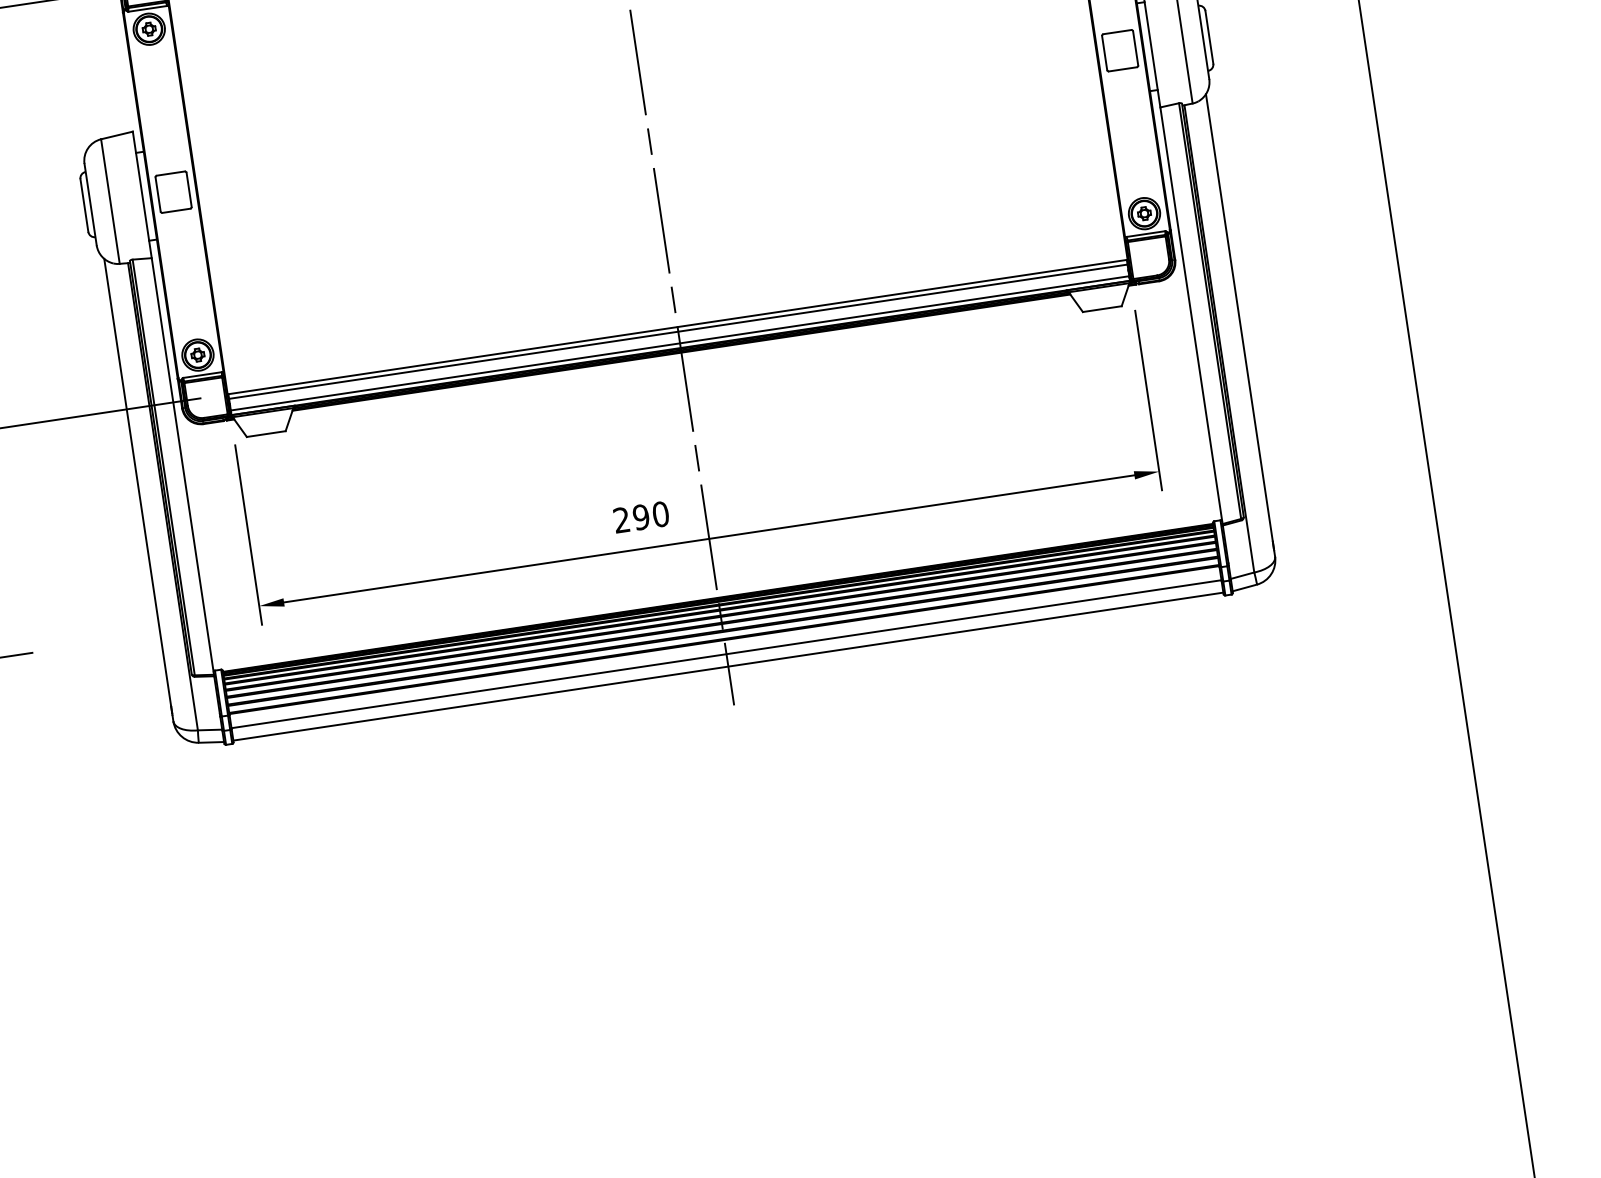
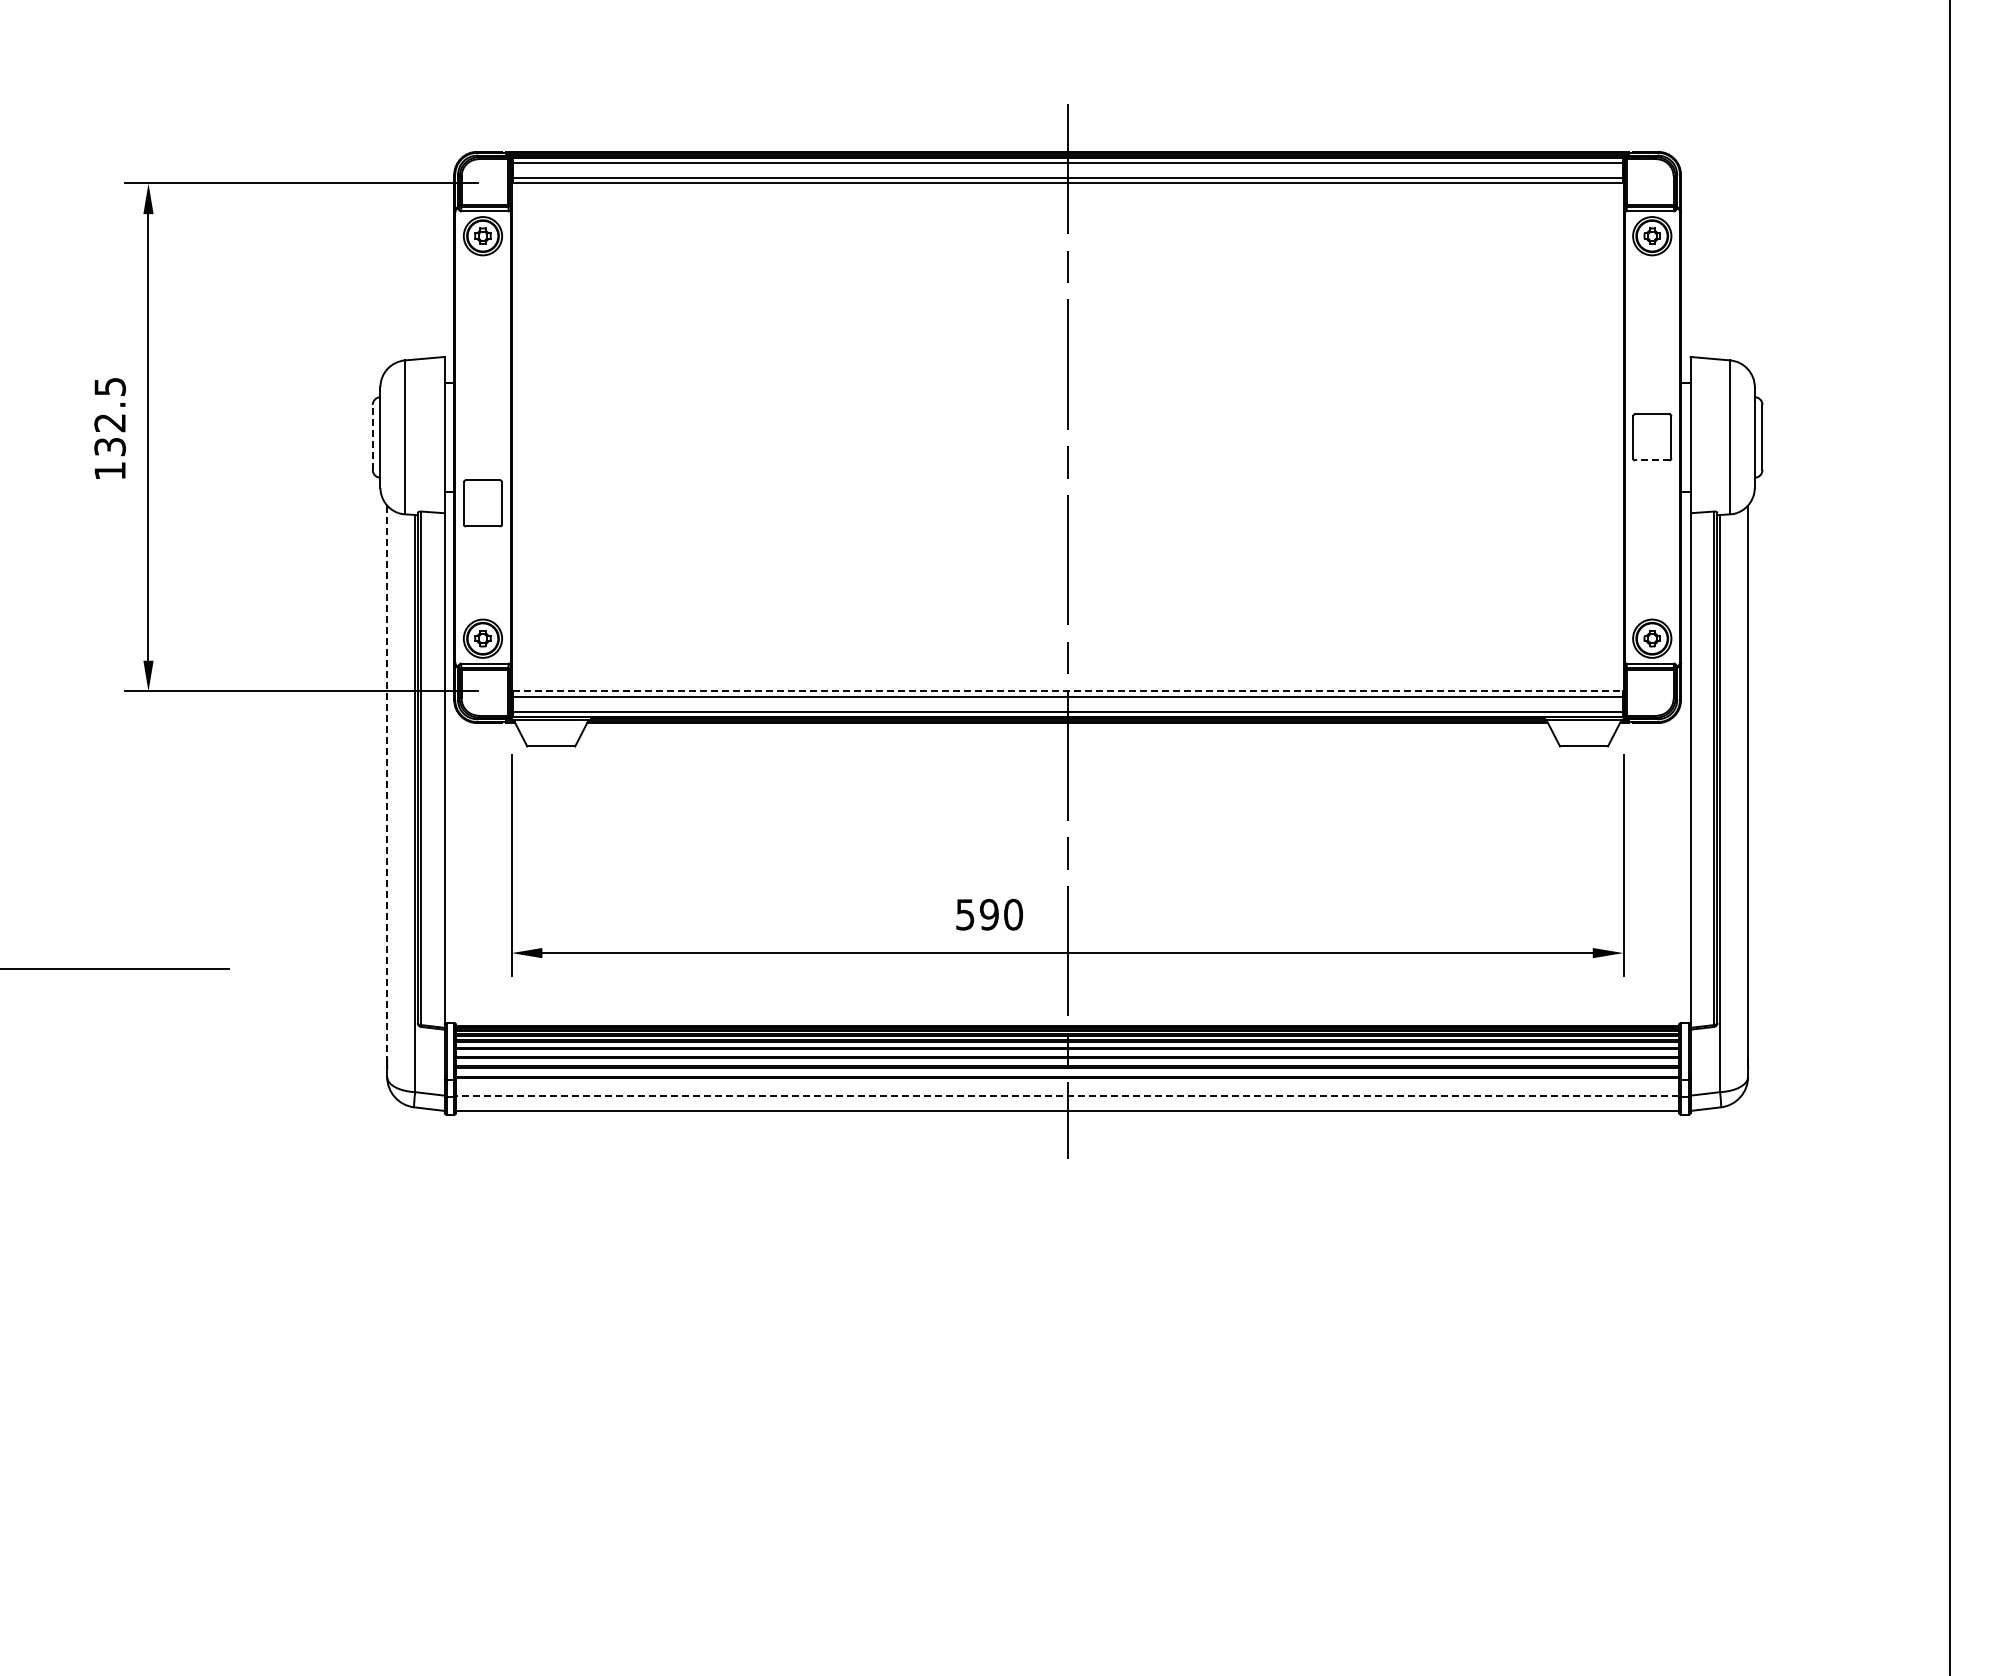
line: (1122, 69) -> (1651, 460), solid -> dashed
part: (173, 192) -> (482, 503), moved
line: (84, 205) -> (372, 437), solid -> dashed
line: (677, 327) -> (1067, 691), solid -> dashed
line: (138, 483) -> (387, 782), solid -> dashed
text: (621, 519) -> (965, 914), 290 -> 590
line: (726, 654) -> (1067, 1095), solid -> dashed

